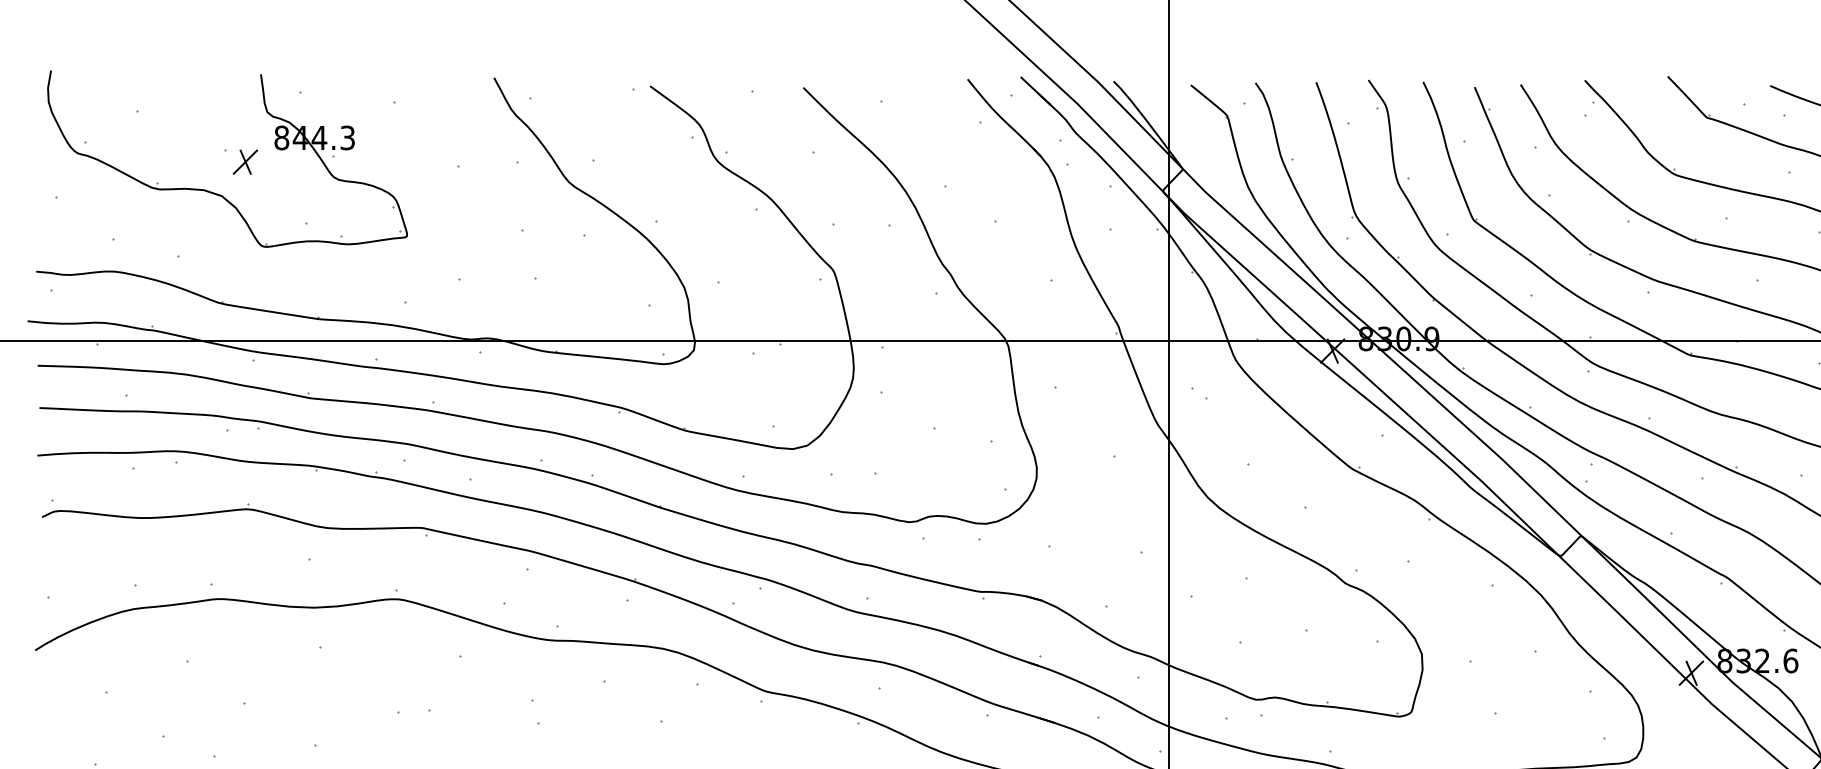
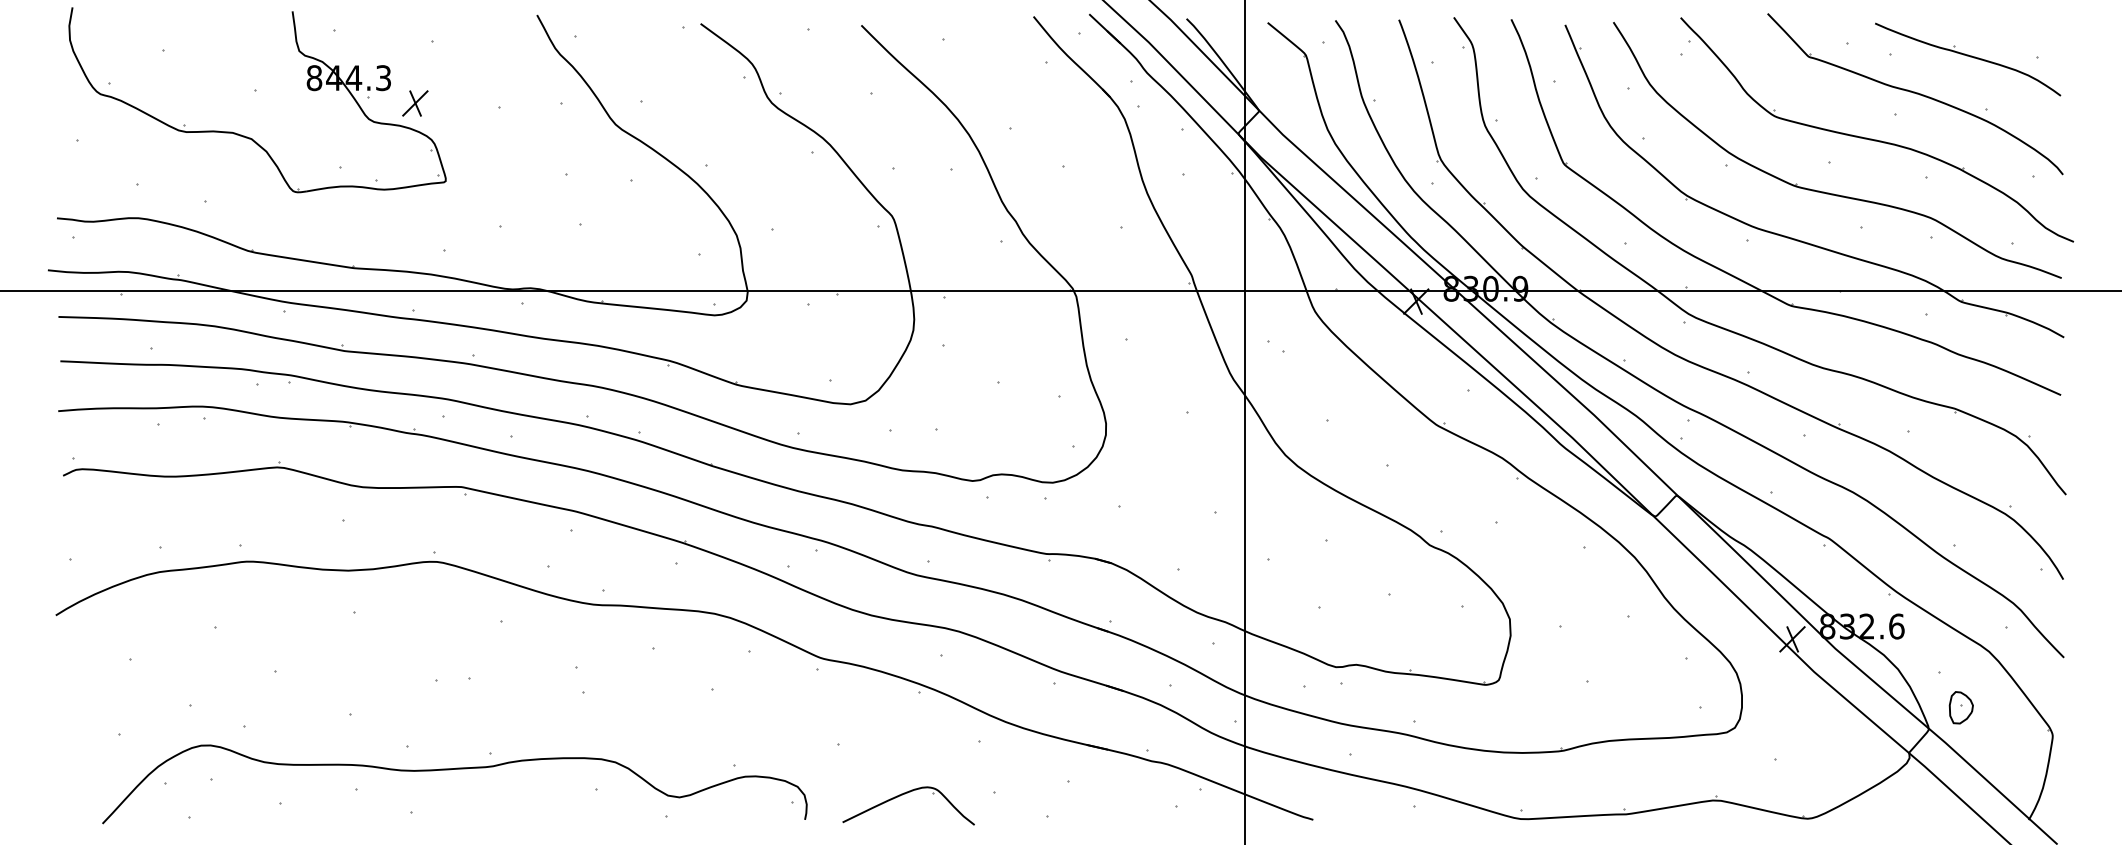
part: (245, 162) -> (415, 103), moved

